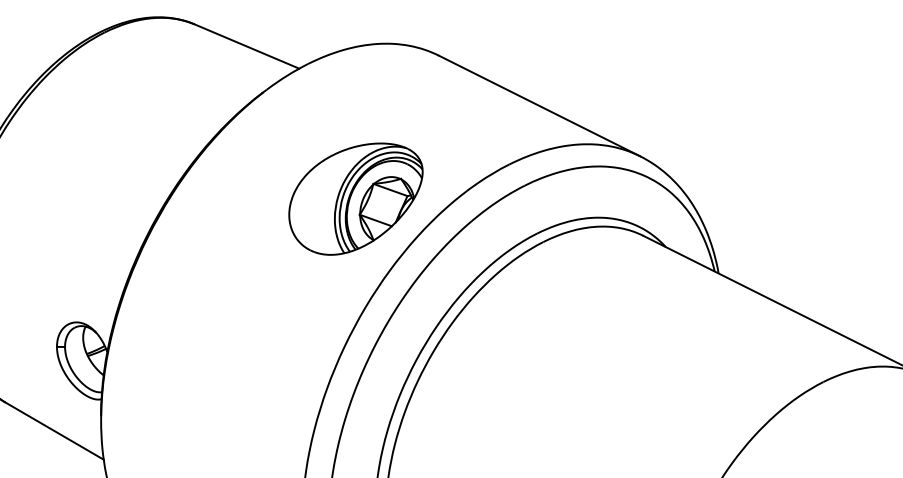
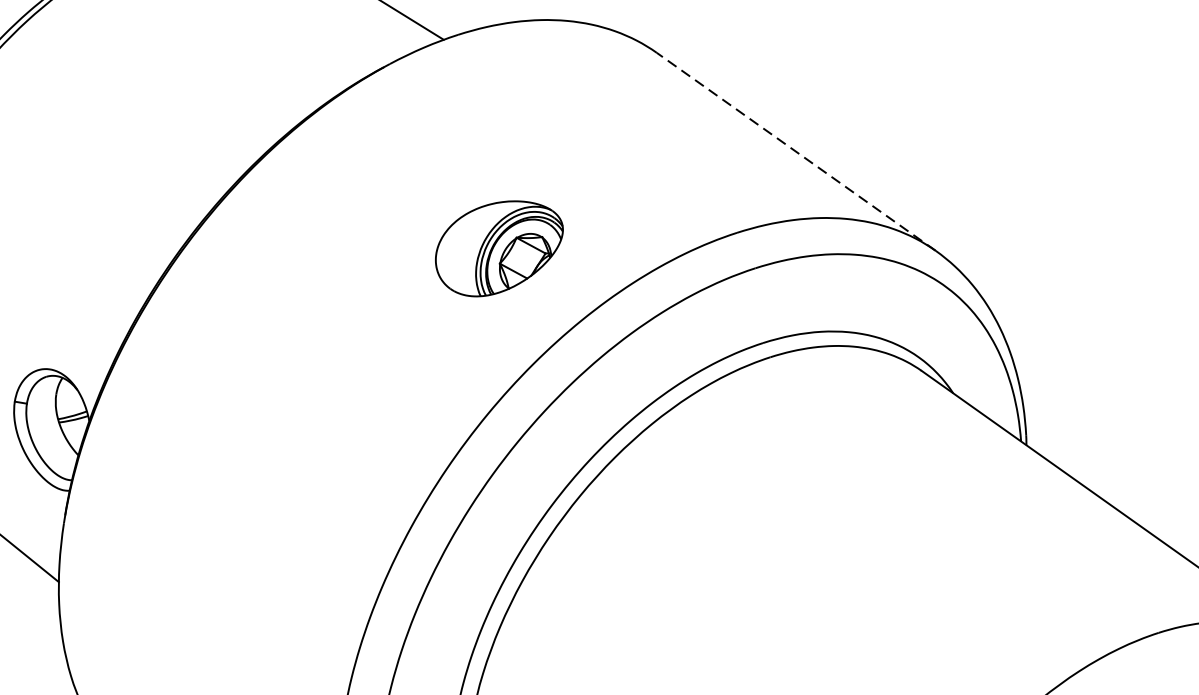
line: (539, 105) -> (796, 151), solid -> dashed
part: (355, 198) -> (498, 248), size x0.6

